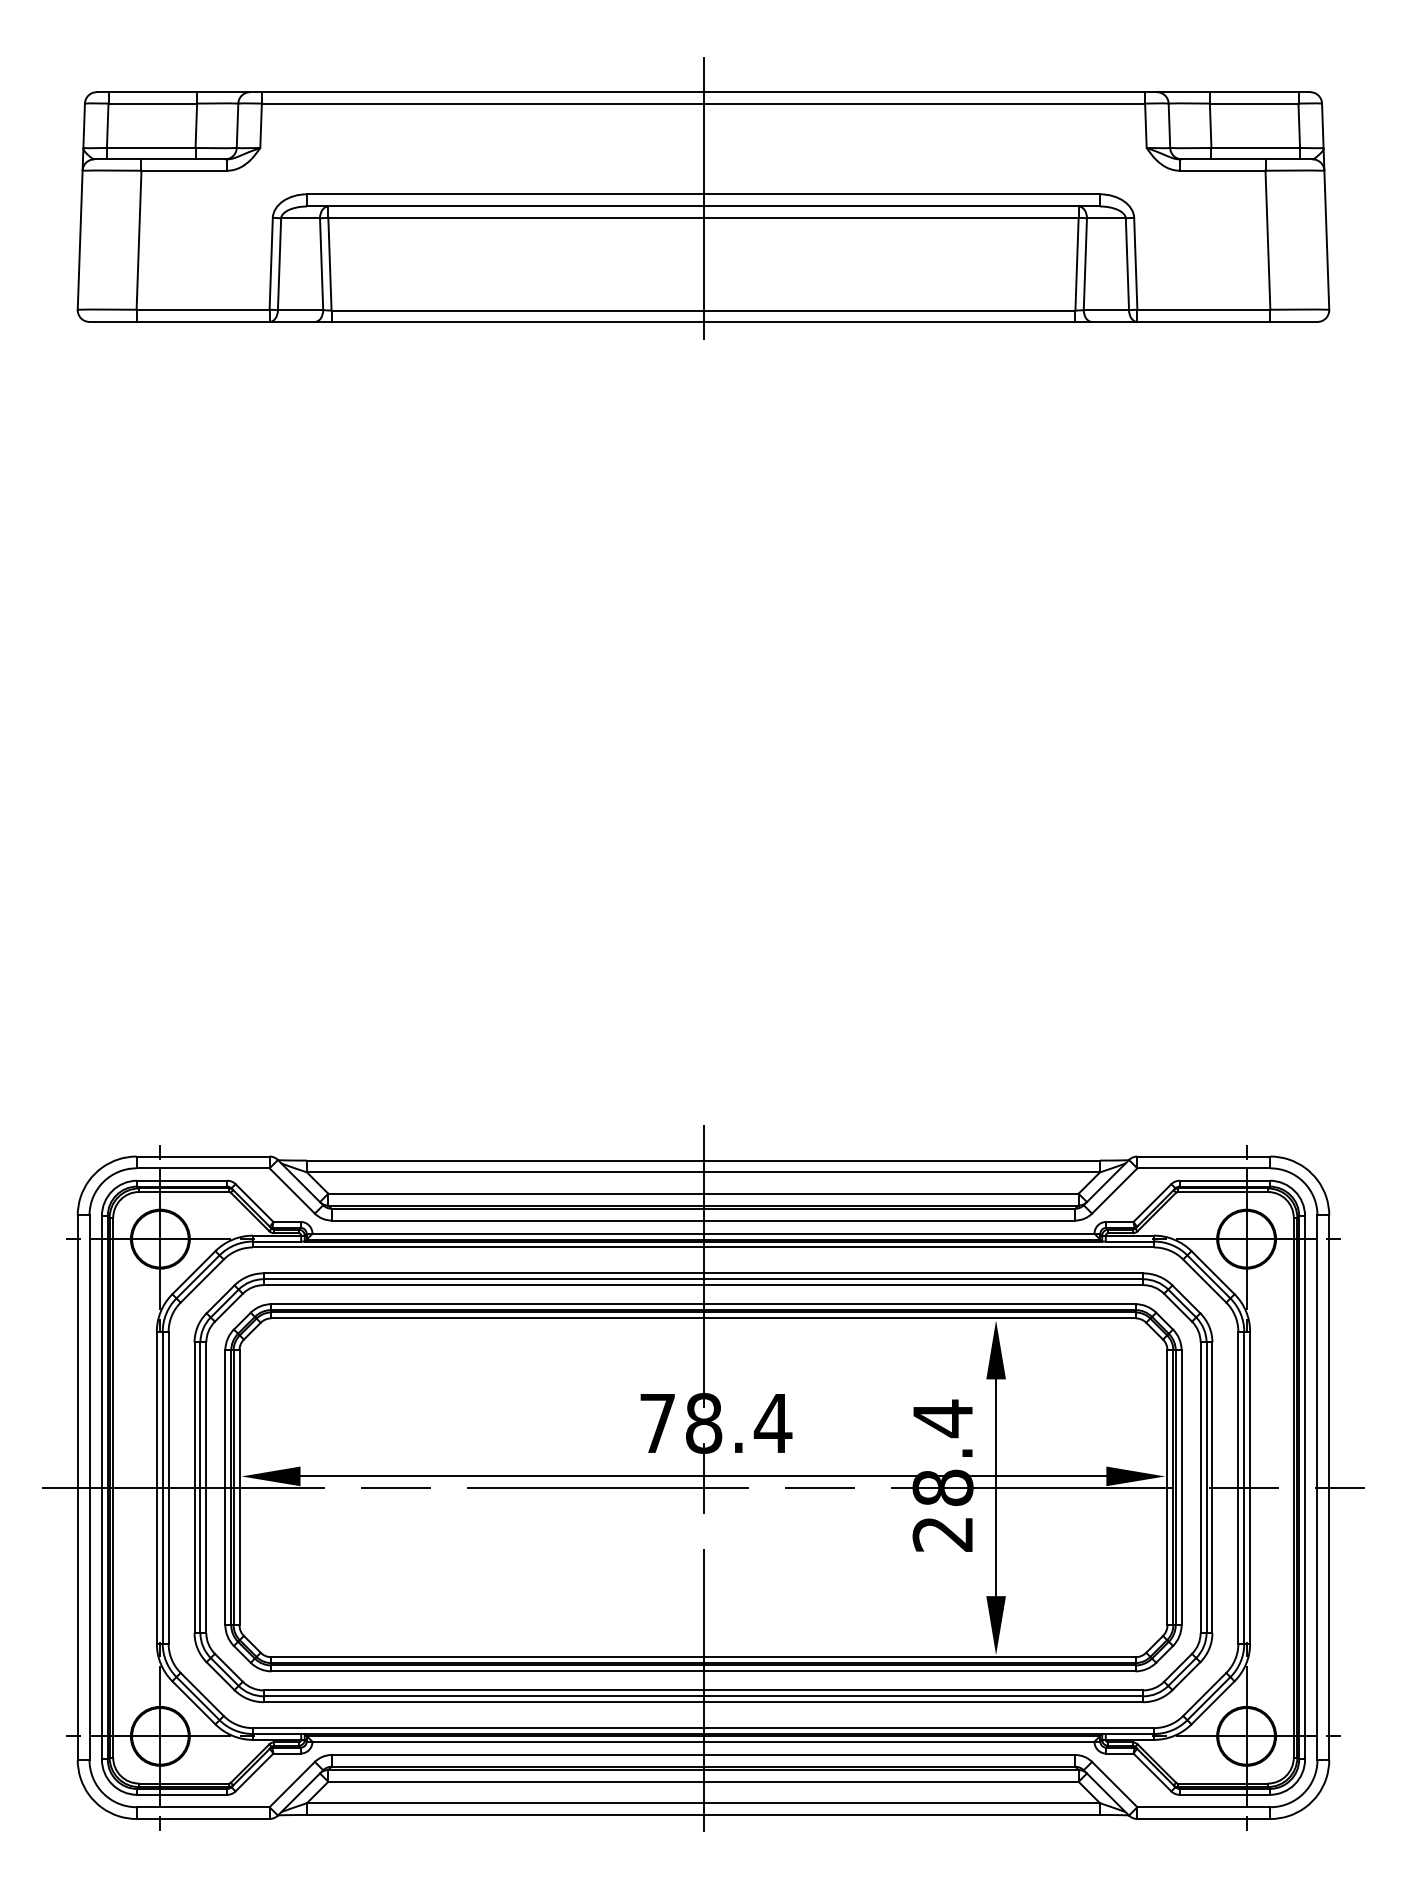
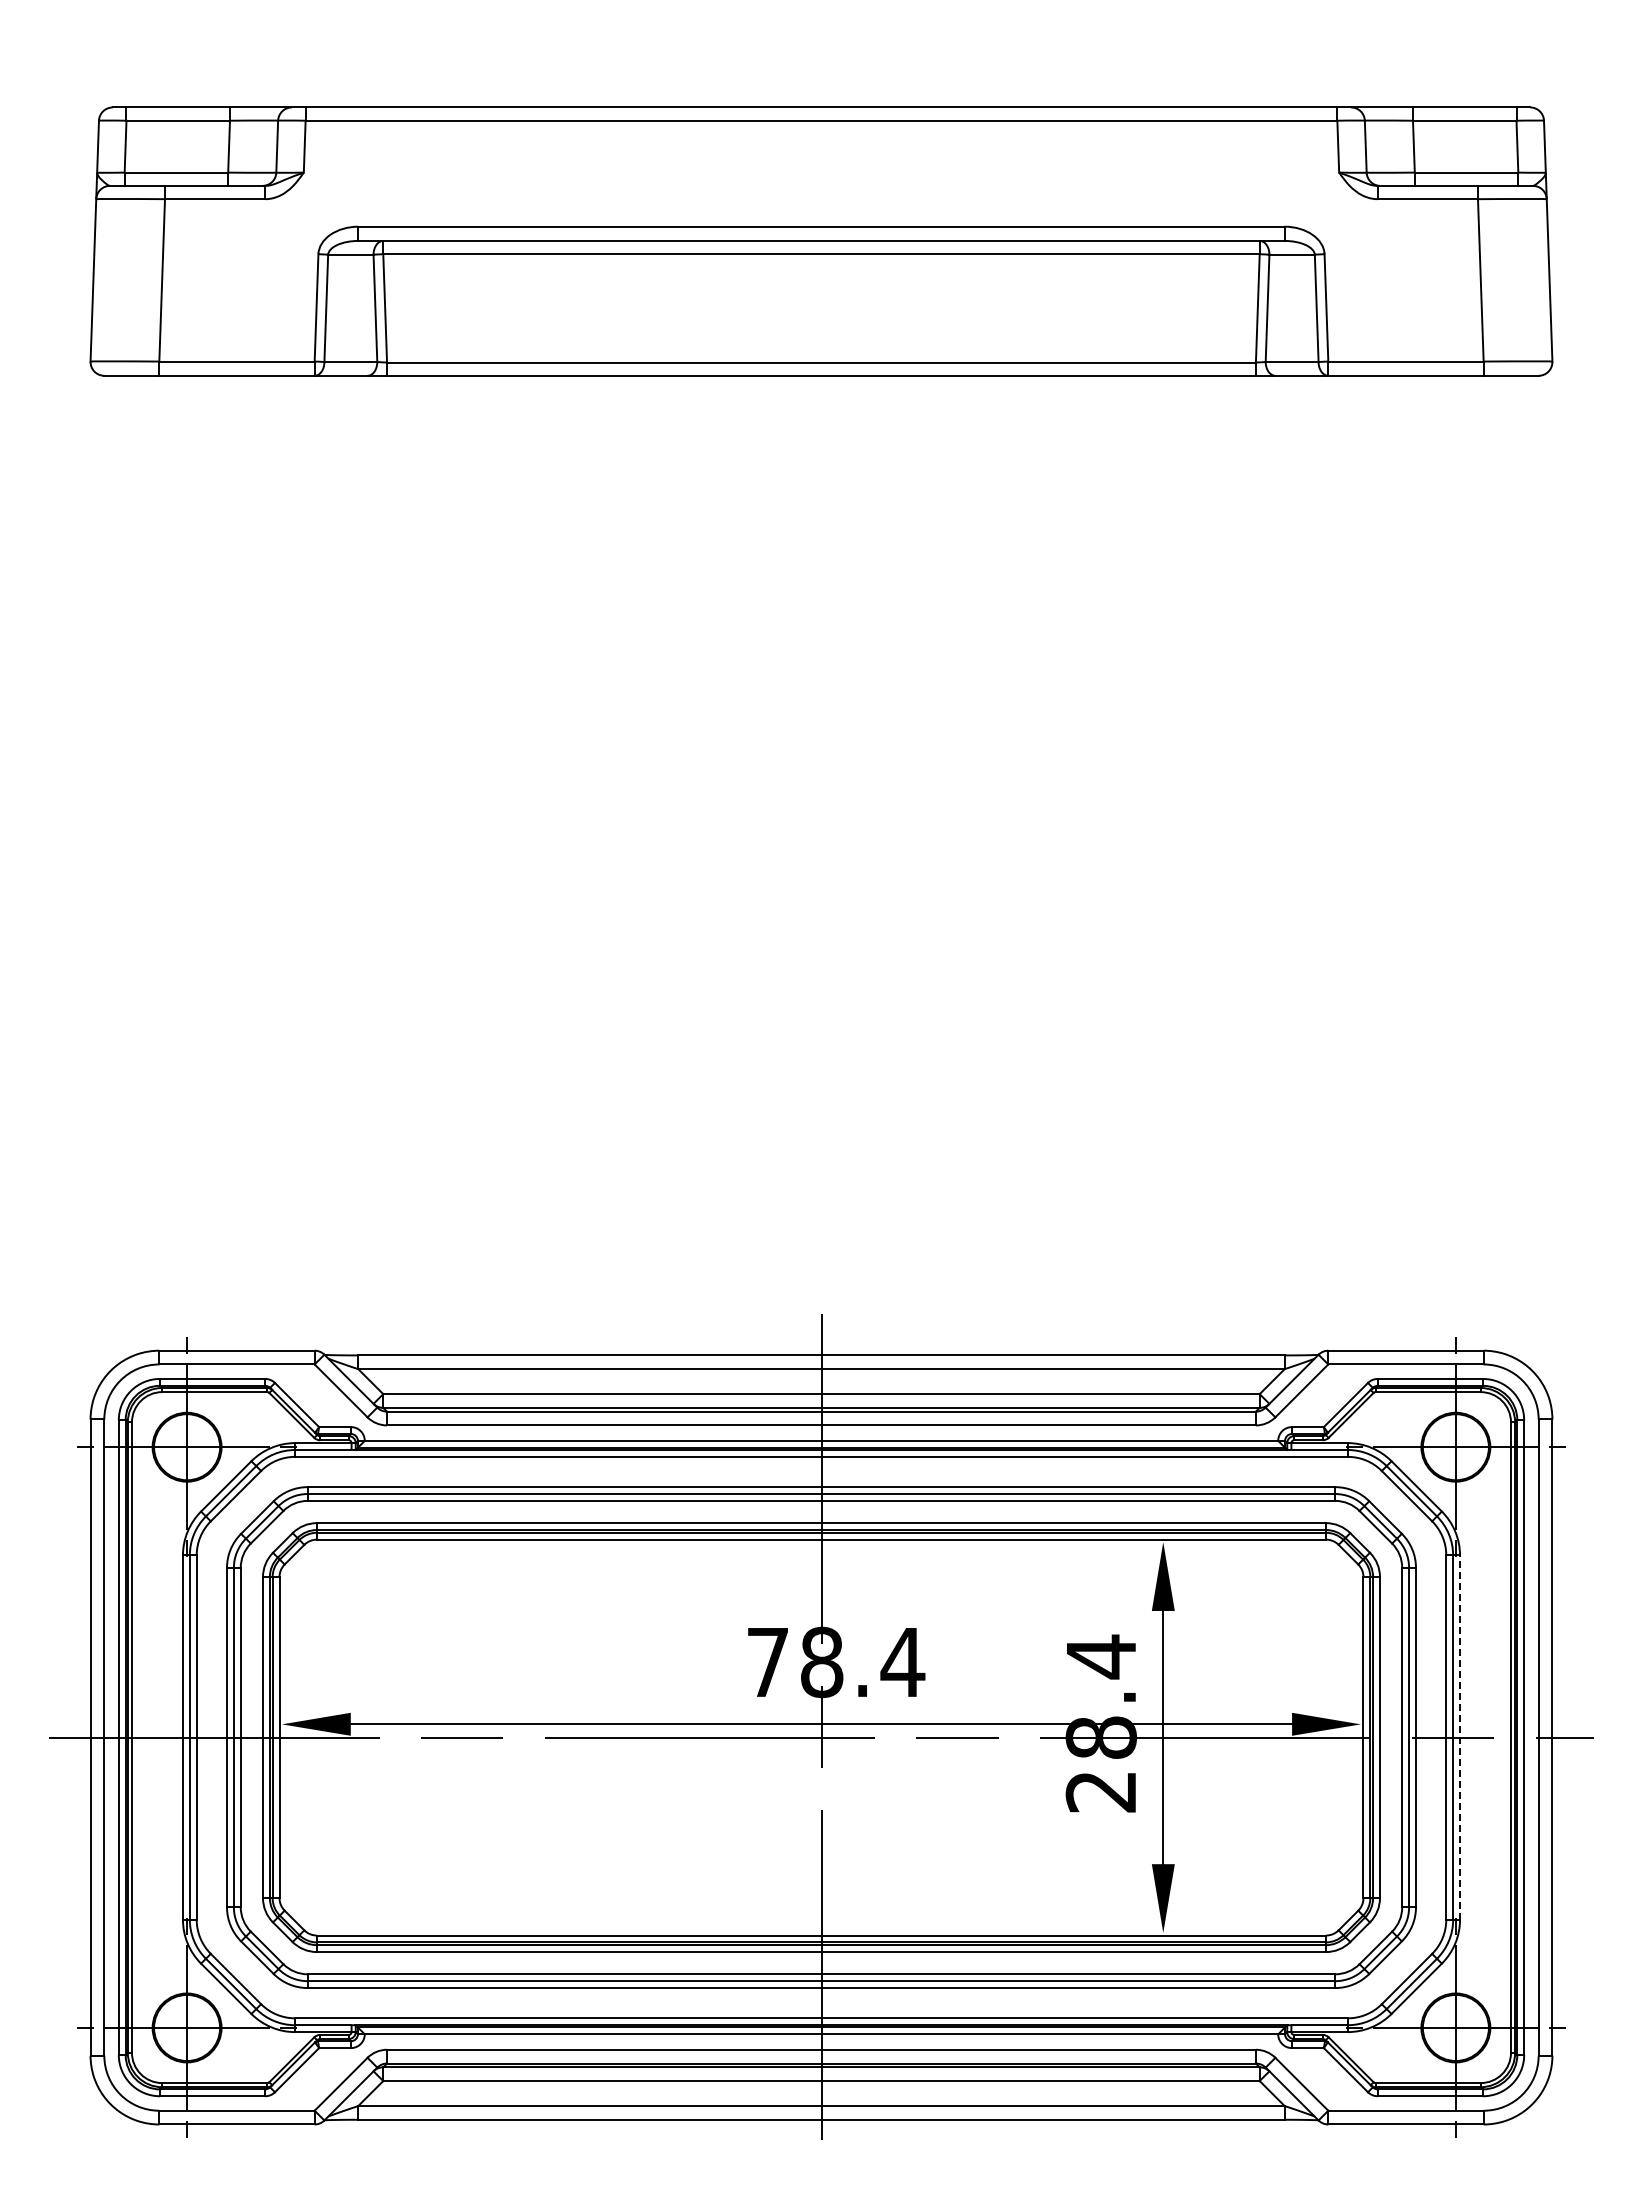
line: (703, 206) -> (821, 241), removed
line: (1250, 1487) -> (1460, 1737), solid -> dashed

